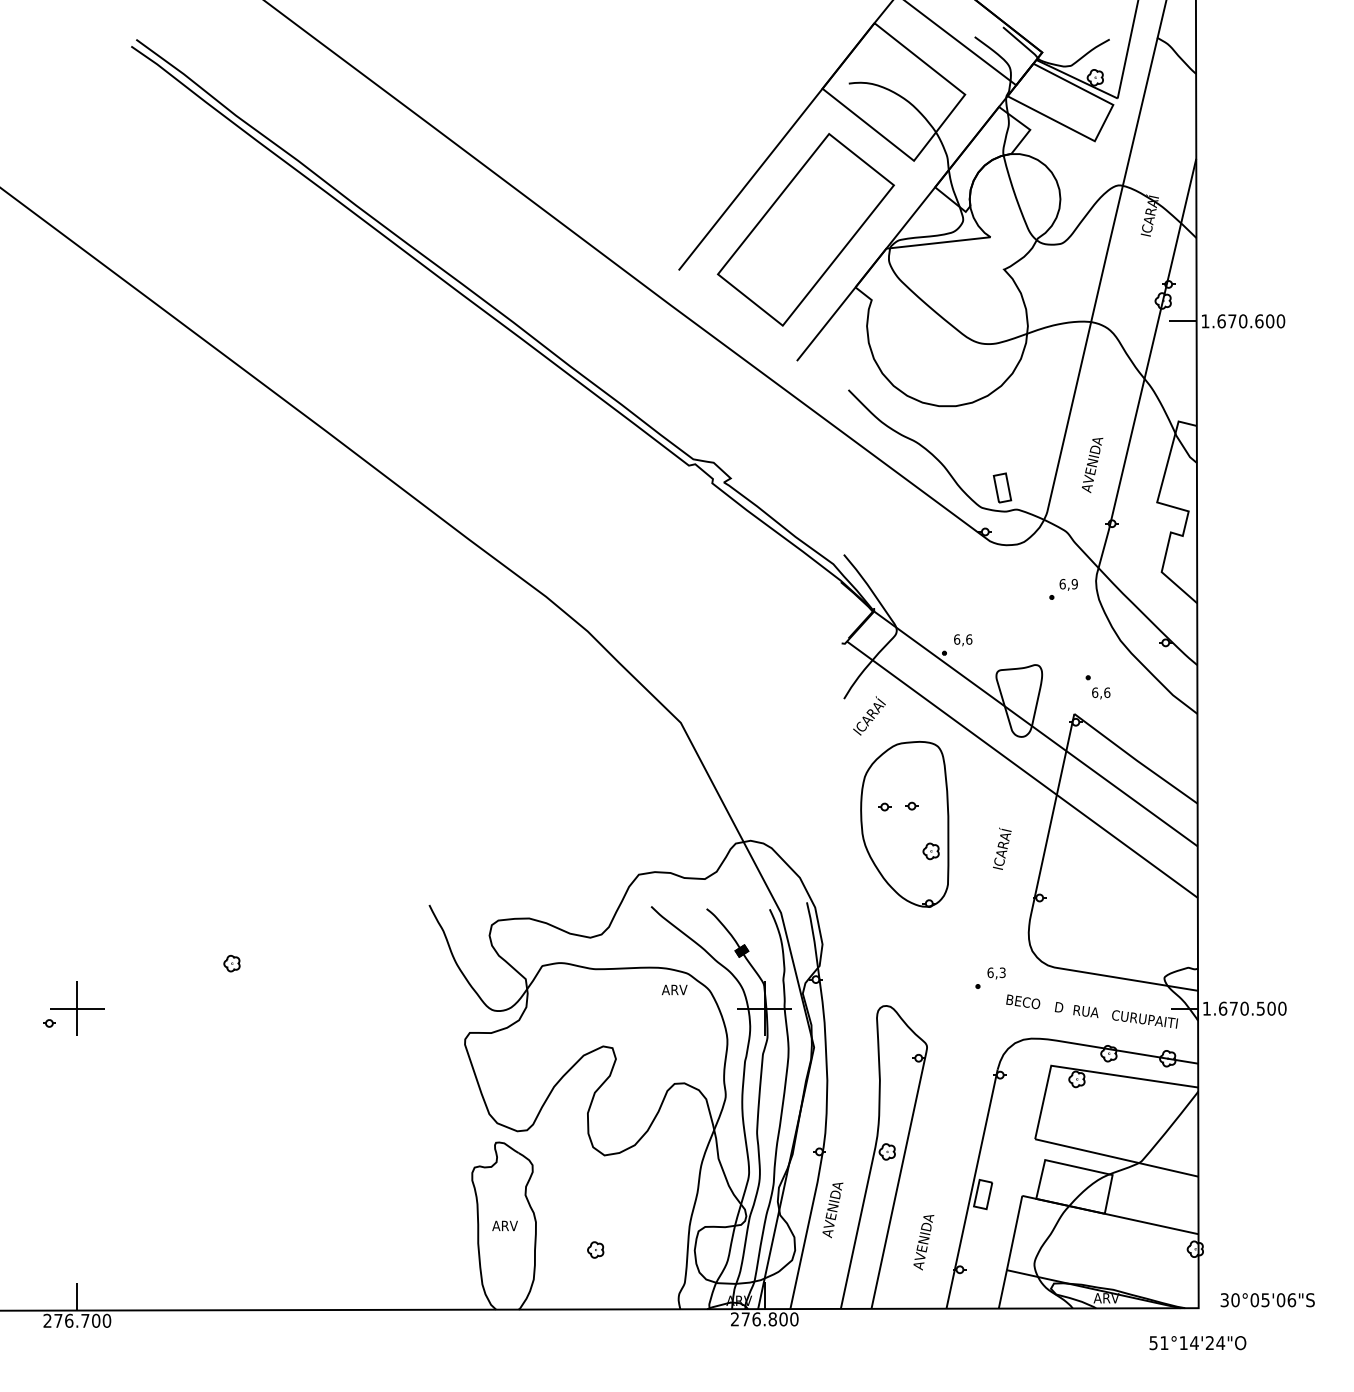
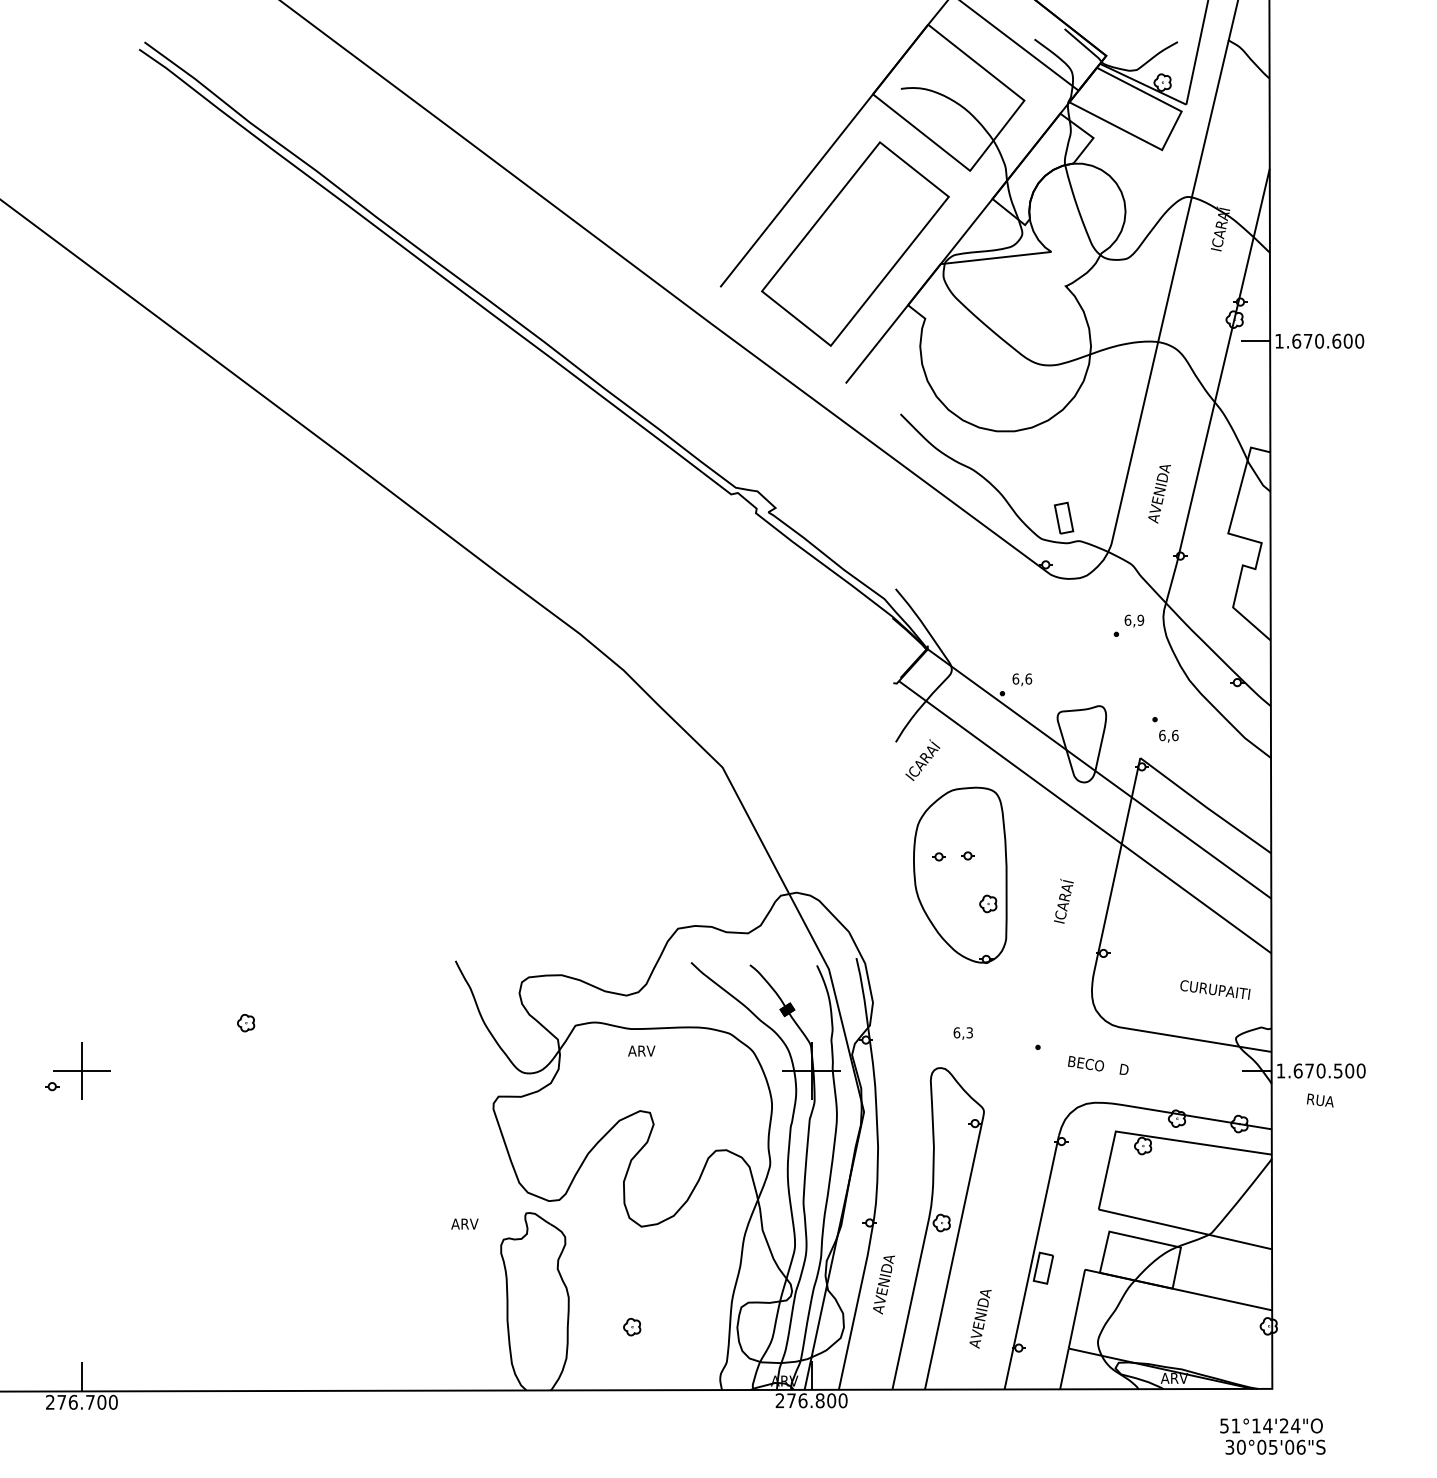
text: (996, 973) -> (963, 1033), moved
text: (674, 989) -> (641, 1050), moved
text: (1085, 1011) -> (1319, 1100), moved
text: (1145, 1019) -> (1215, 990), moved
text: (504, 1225) -> (464, 1223), moved
text: (1267, 1300) -> (1275, 1447), moved

